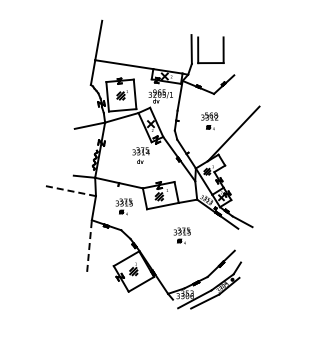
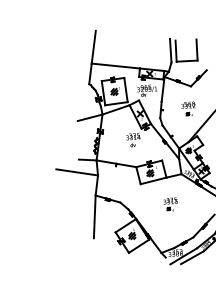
line: (70, 191) -> (76, 172), dashed -> solid
part: (123, 206) -> (121, 182), removed
line: (89, 246) -> (94, 217), dashed -> solid

